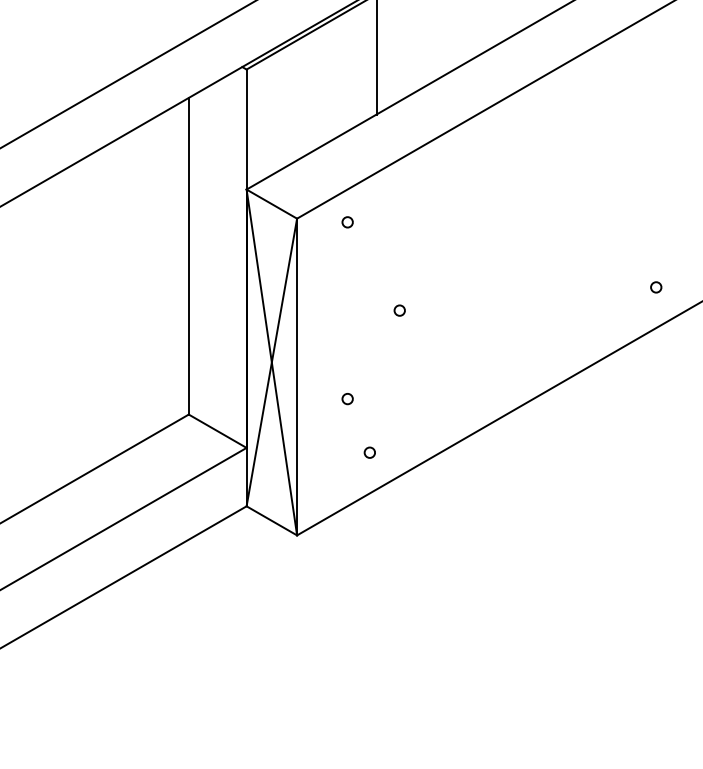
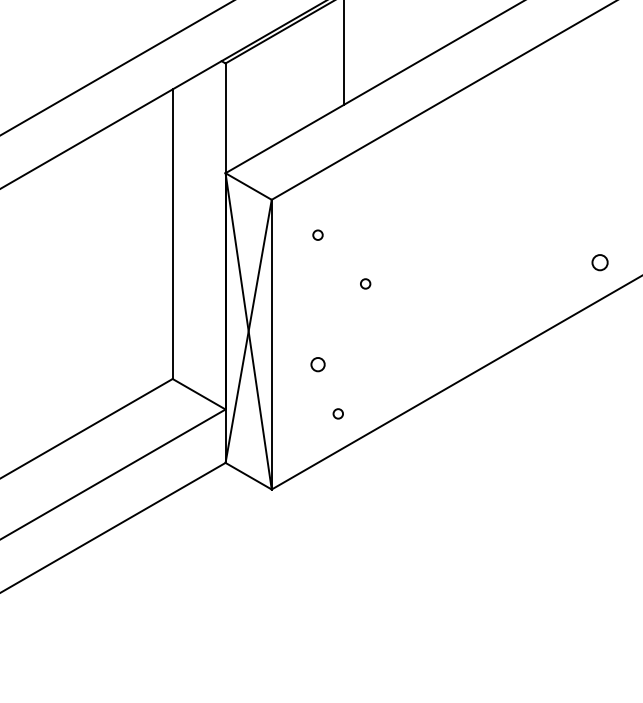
circle: (347, 222) -> (317, 235), moved
circle: (656, 287) -> (600, 262), size x1.6
circle: (347, 399) -> (317, 365), size x1.4

